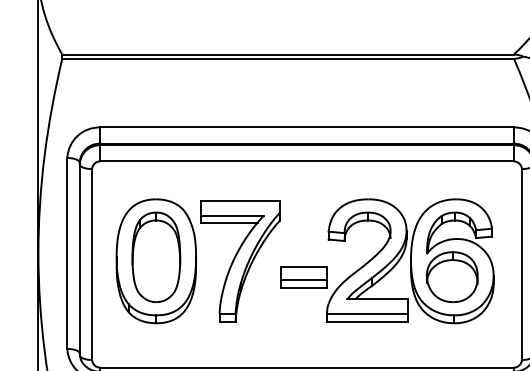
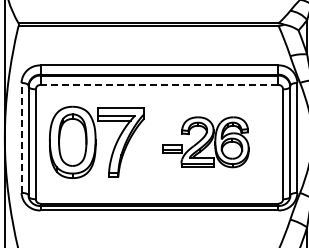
line: (307, 160) -> (159, 84), solid -> dashed
line: (67, 252) -> (21, 137), solid -> dashed
part: (386, 259) -> (205, 141), size x0.7

